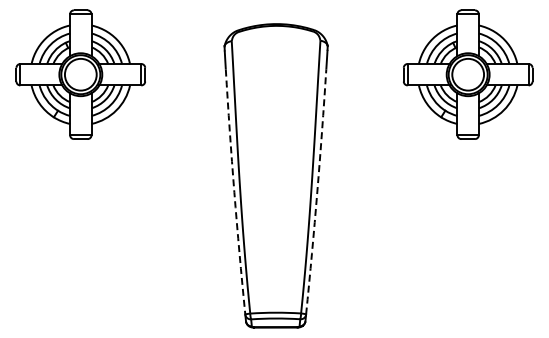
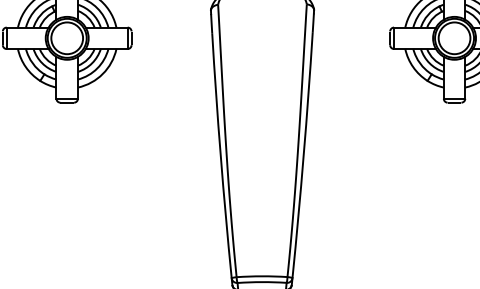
arc: (234, 192) -> (220, 156), dashed -> solid
arc: (317, 192) -> (303, 156), dashed -> solid

